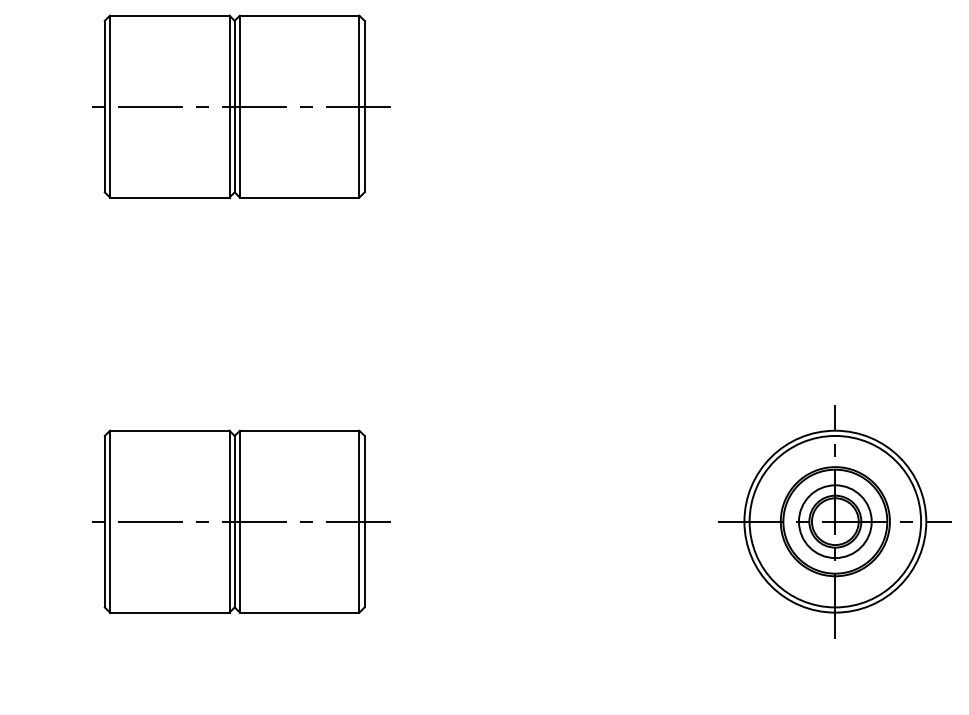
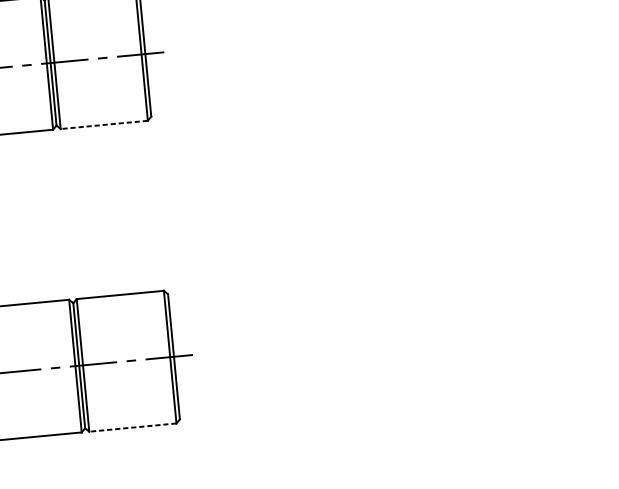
line: (299, 197) -> (104, 124), solid -> dashed
part: (834, 521) -> (516, 324), removed
line: (299, 612) -> (132, 427), solid -> dashed

